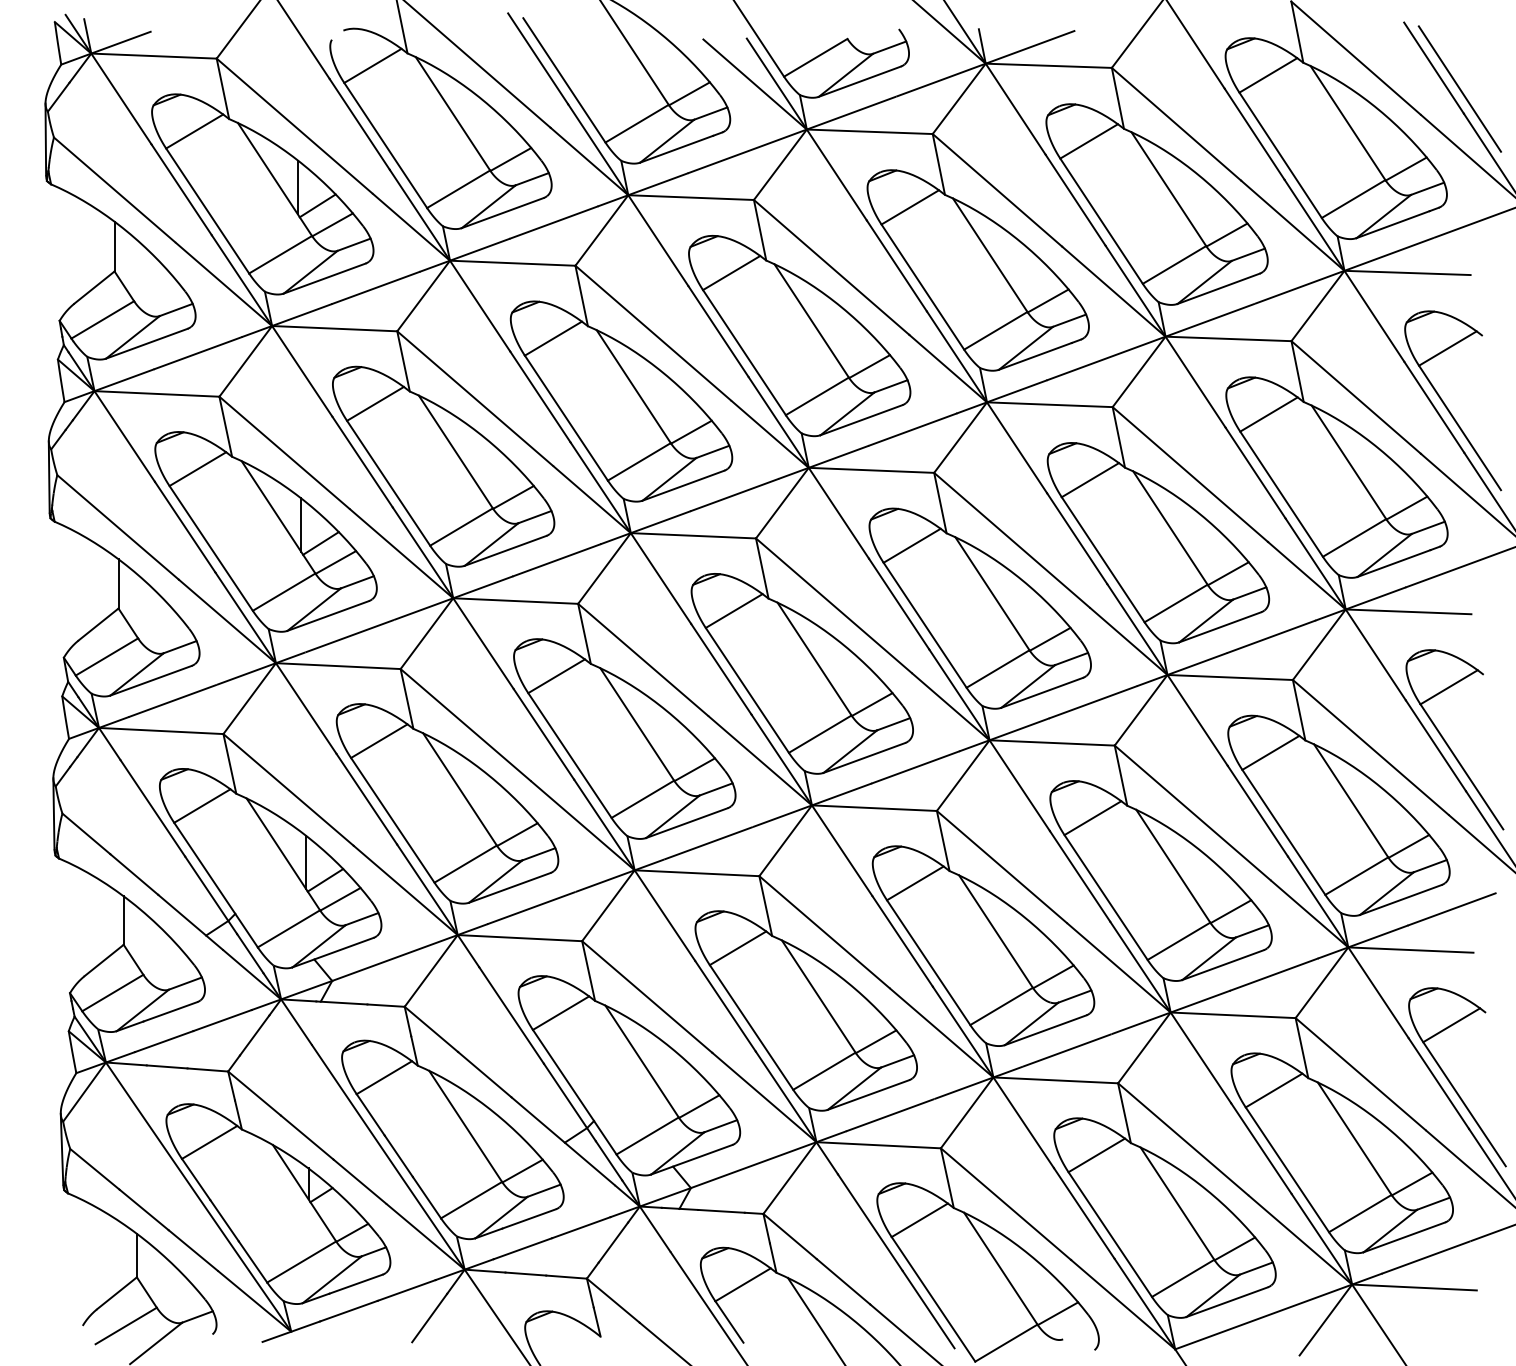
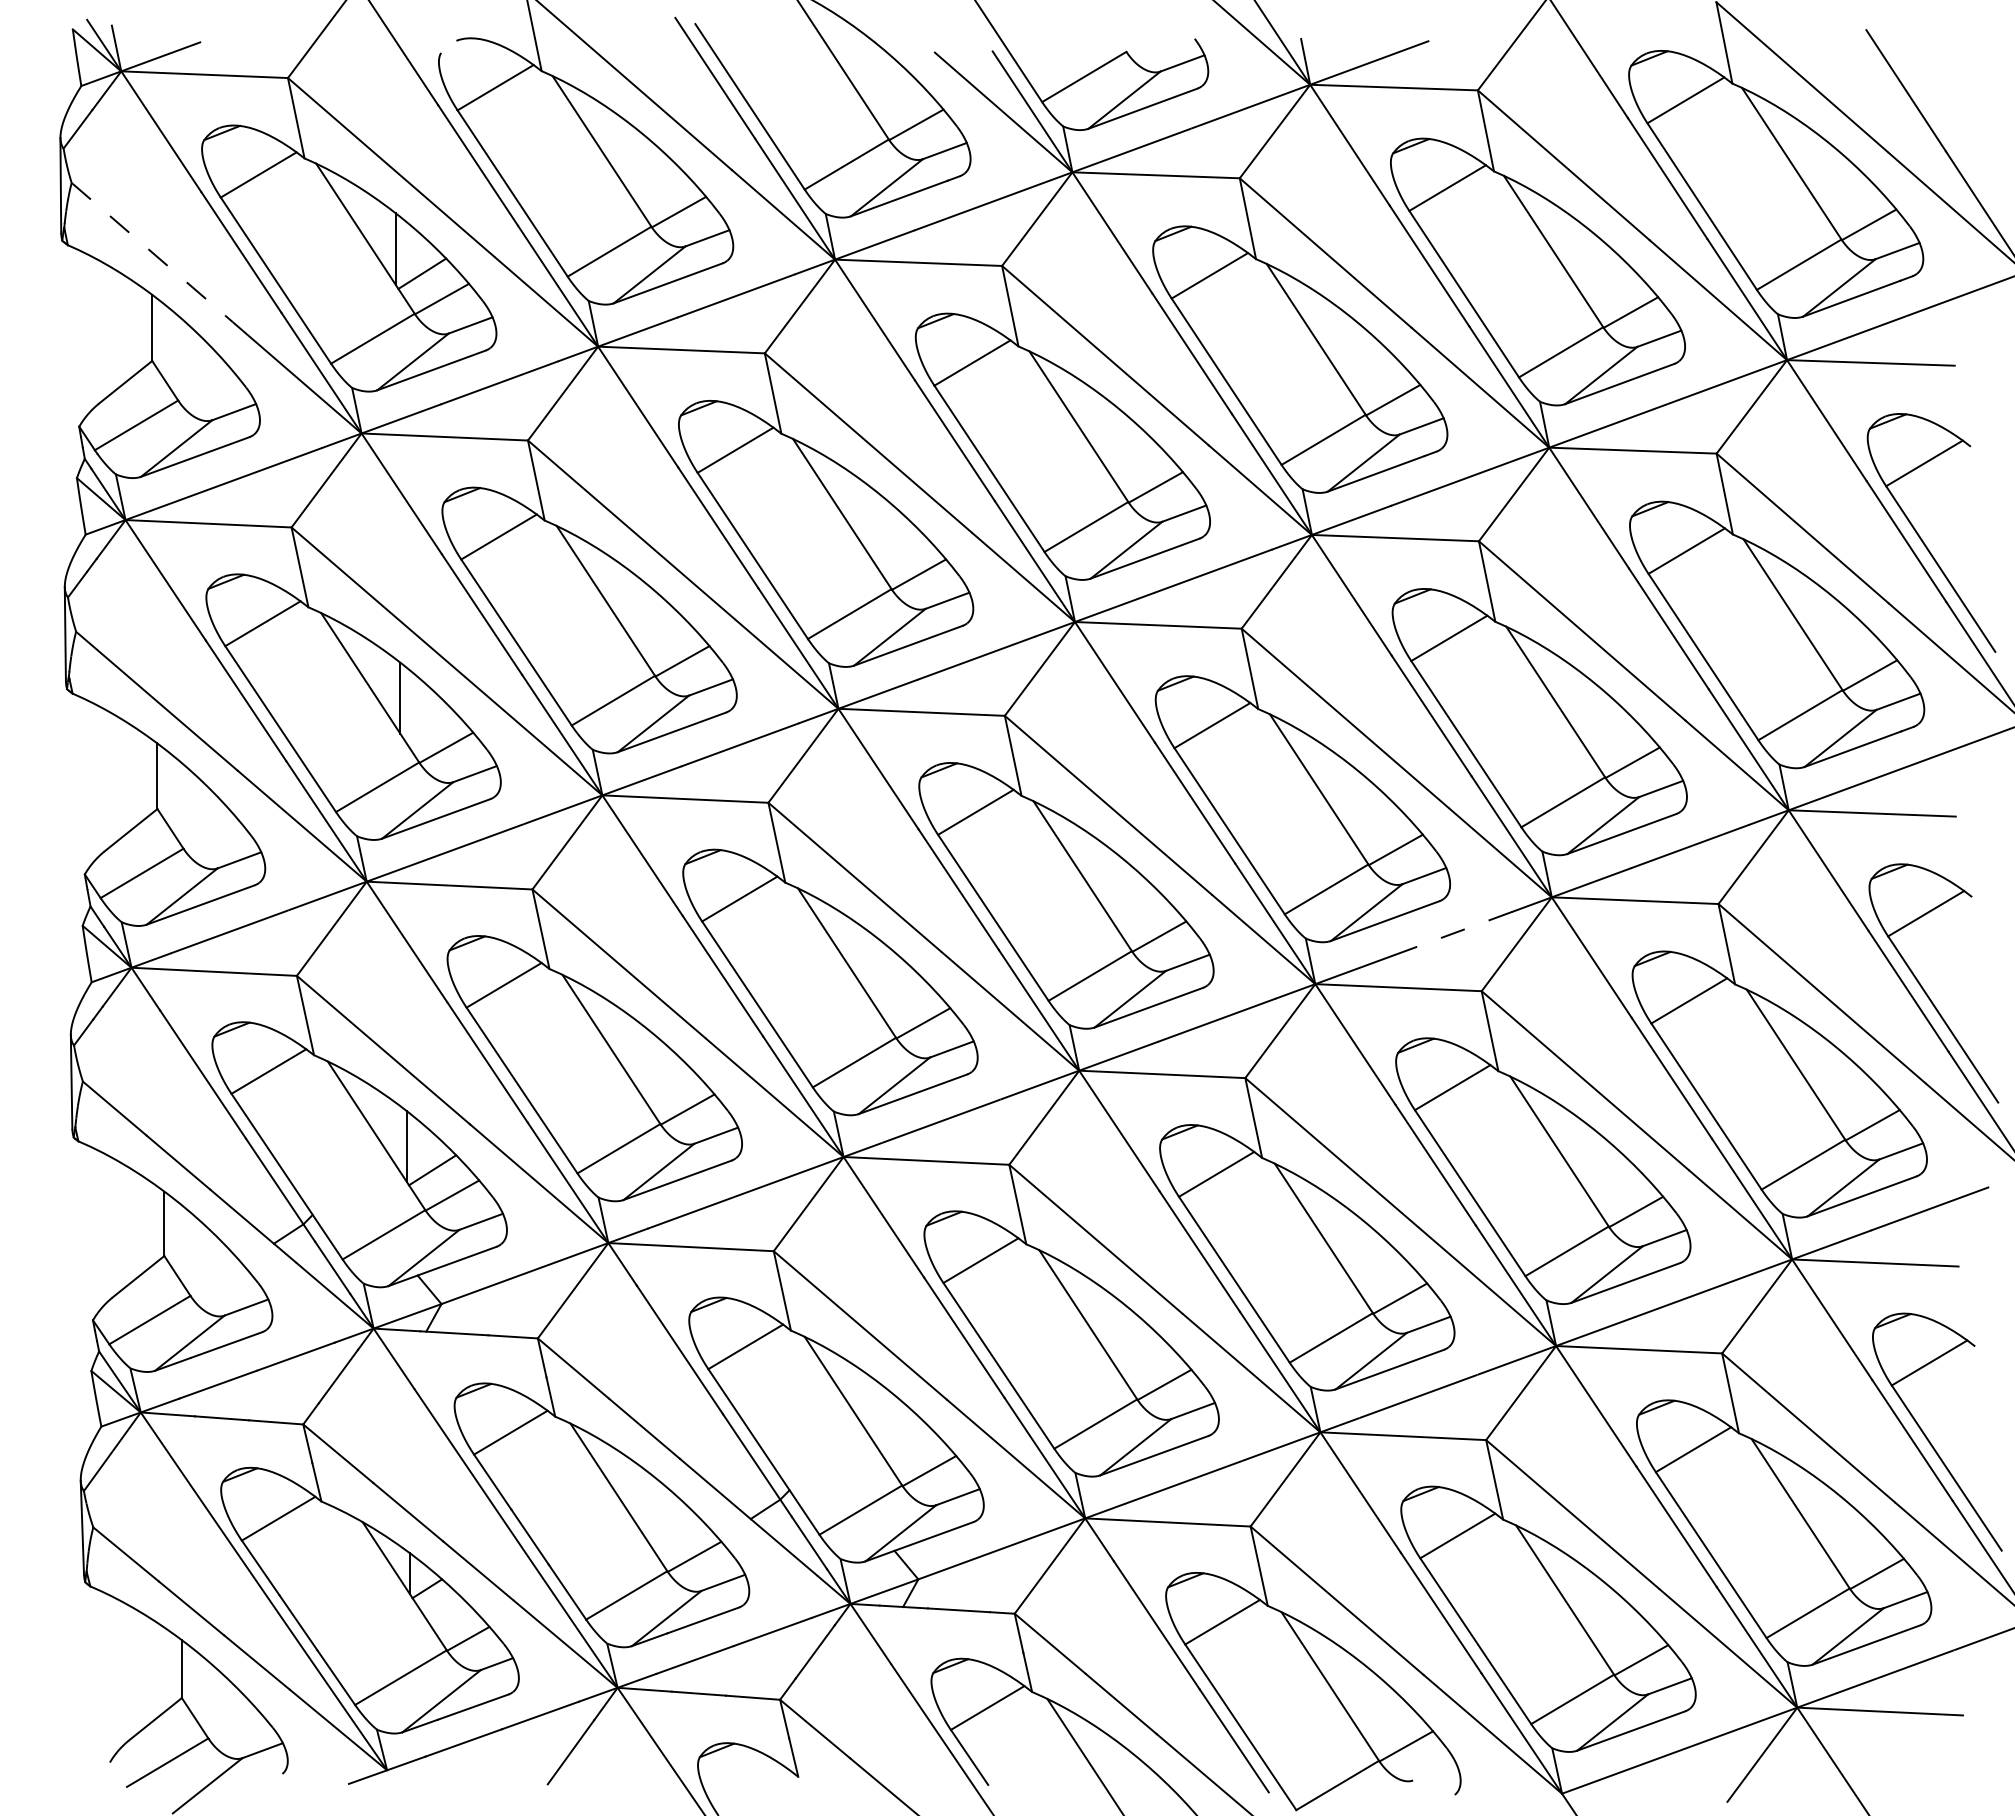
line: (1459, 89) -> (1940, 118), removed
line: (114, 189) -> (152, 252), solid -> dashed
line: (320, 543) -> (426, 722), removed
line: (1092, 702) -> (1452, 933), solid -> dashed

